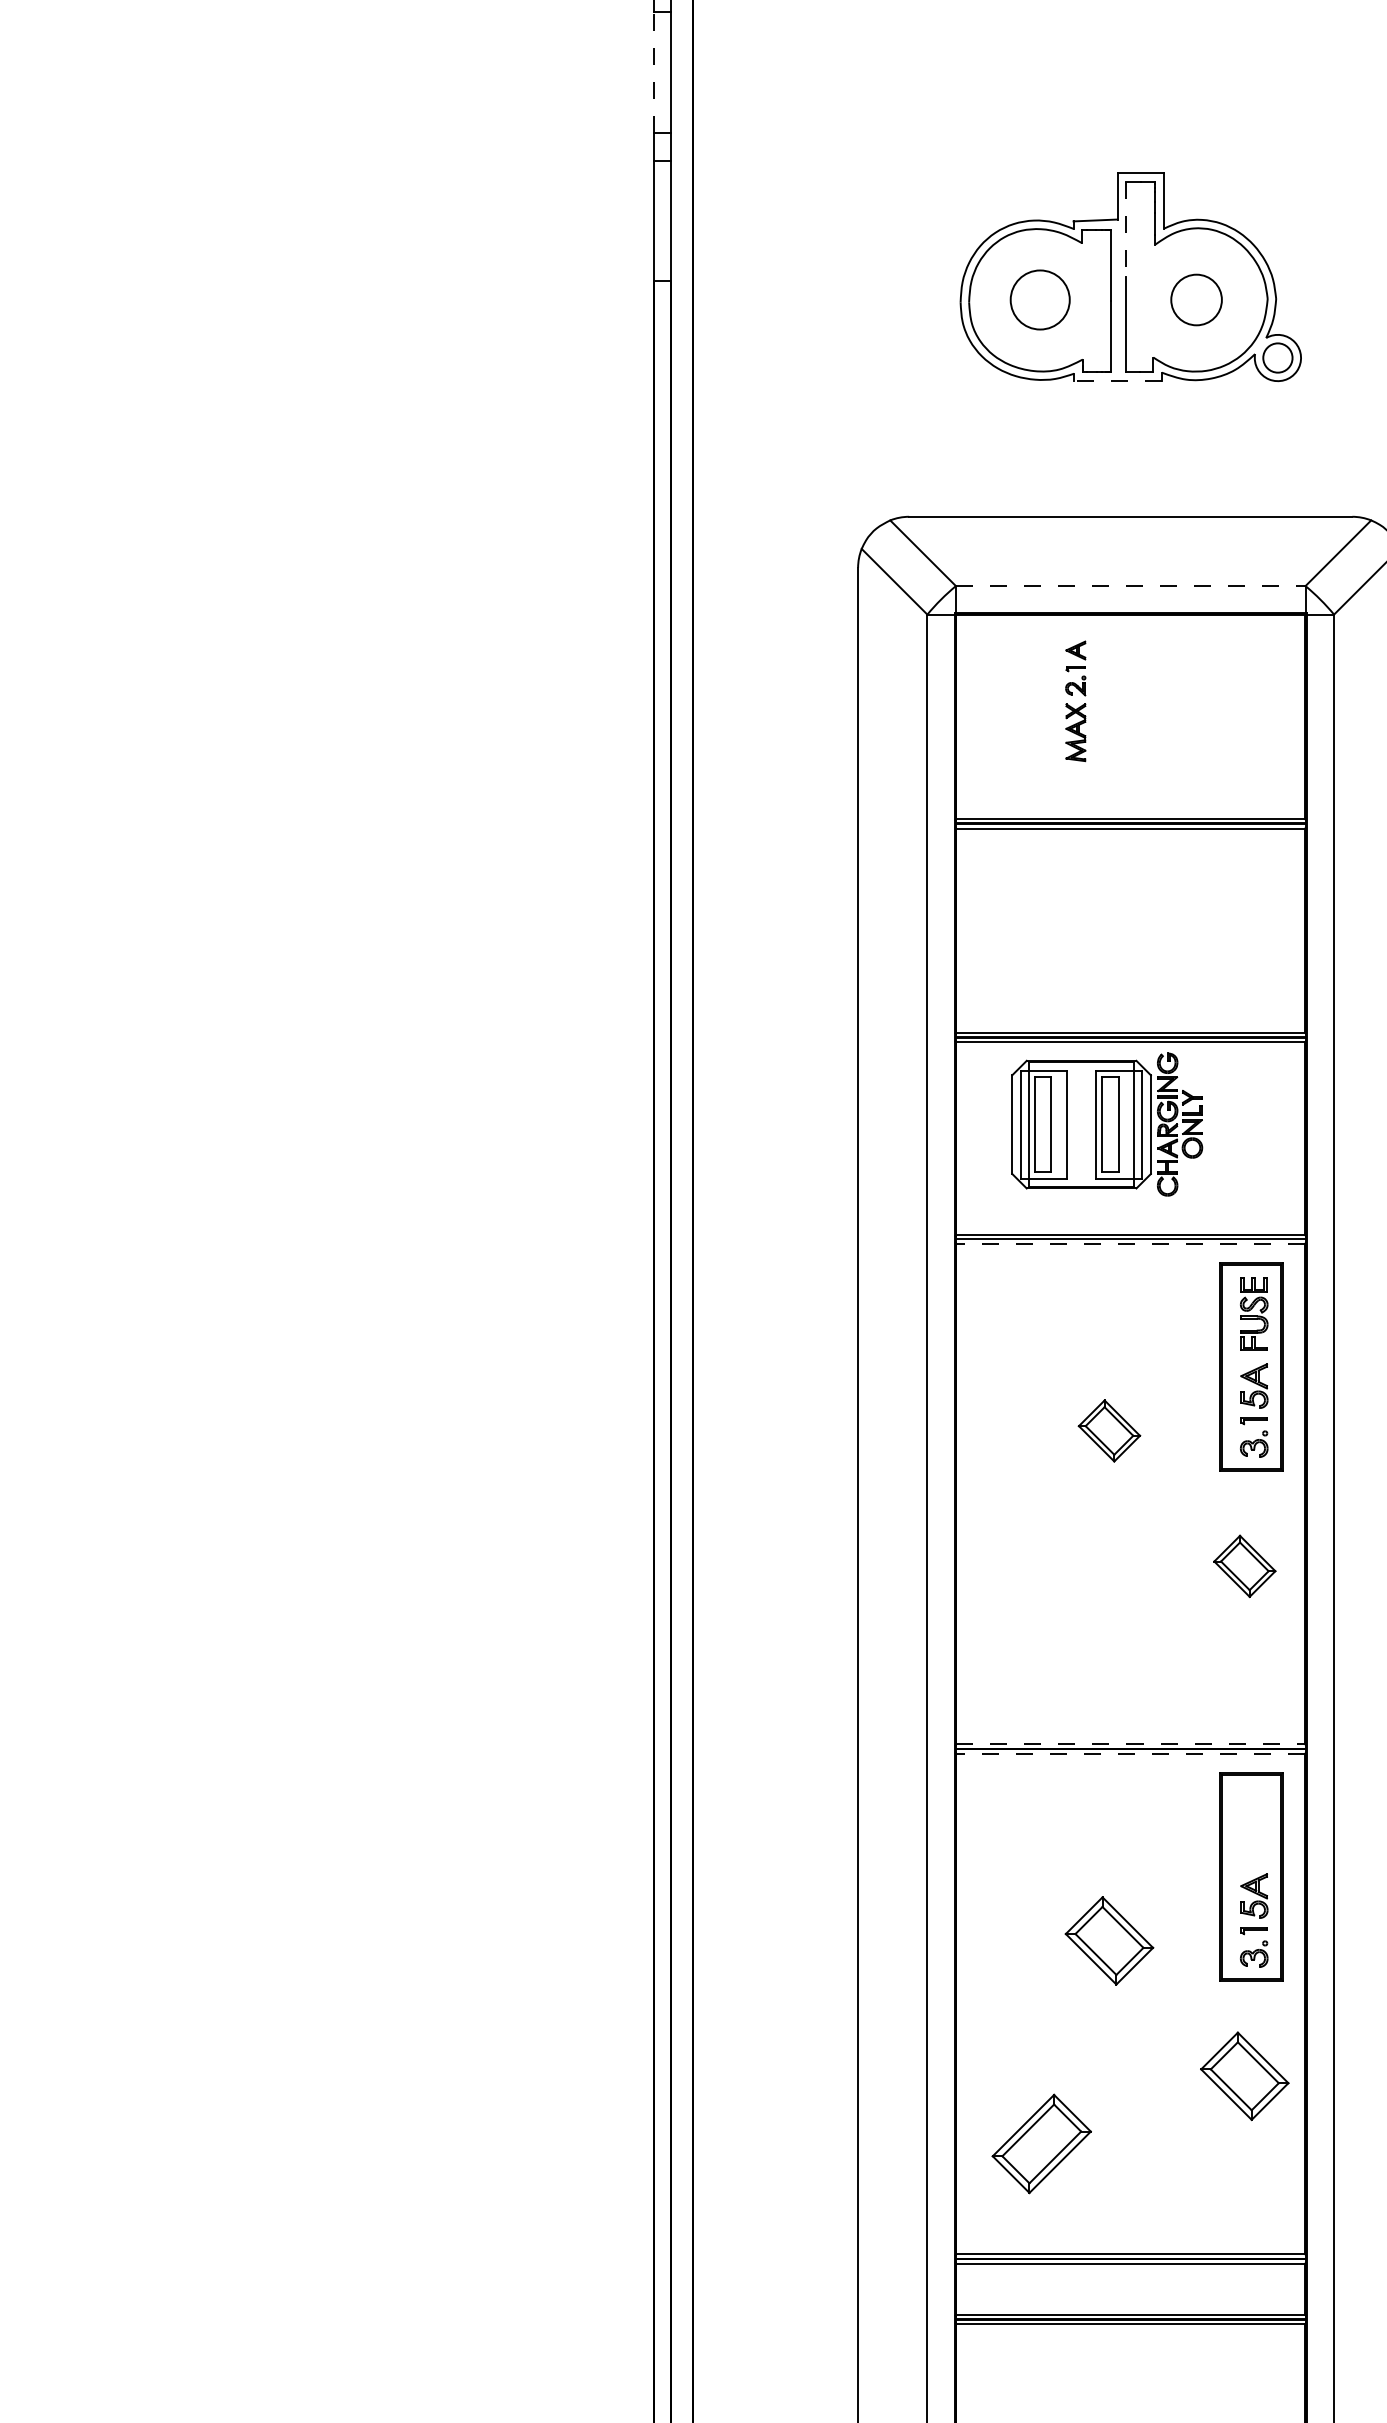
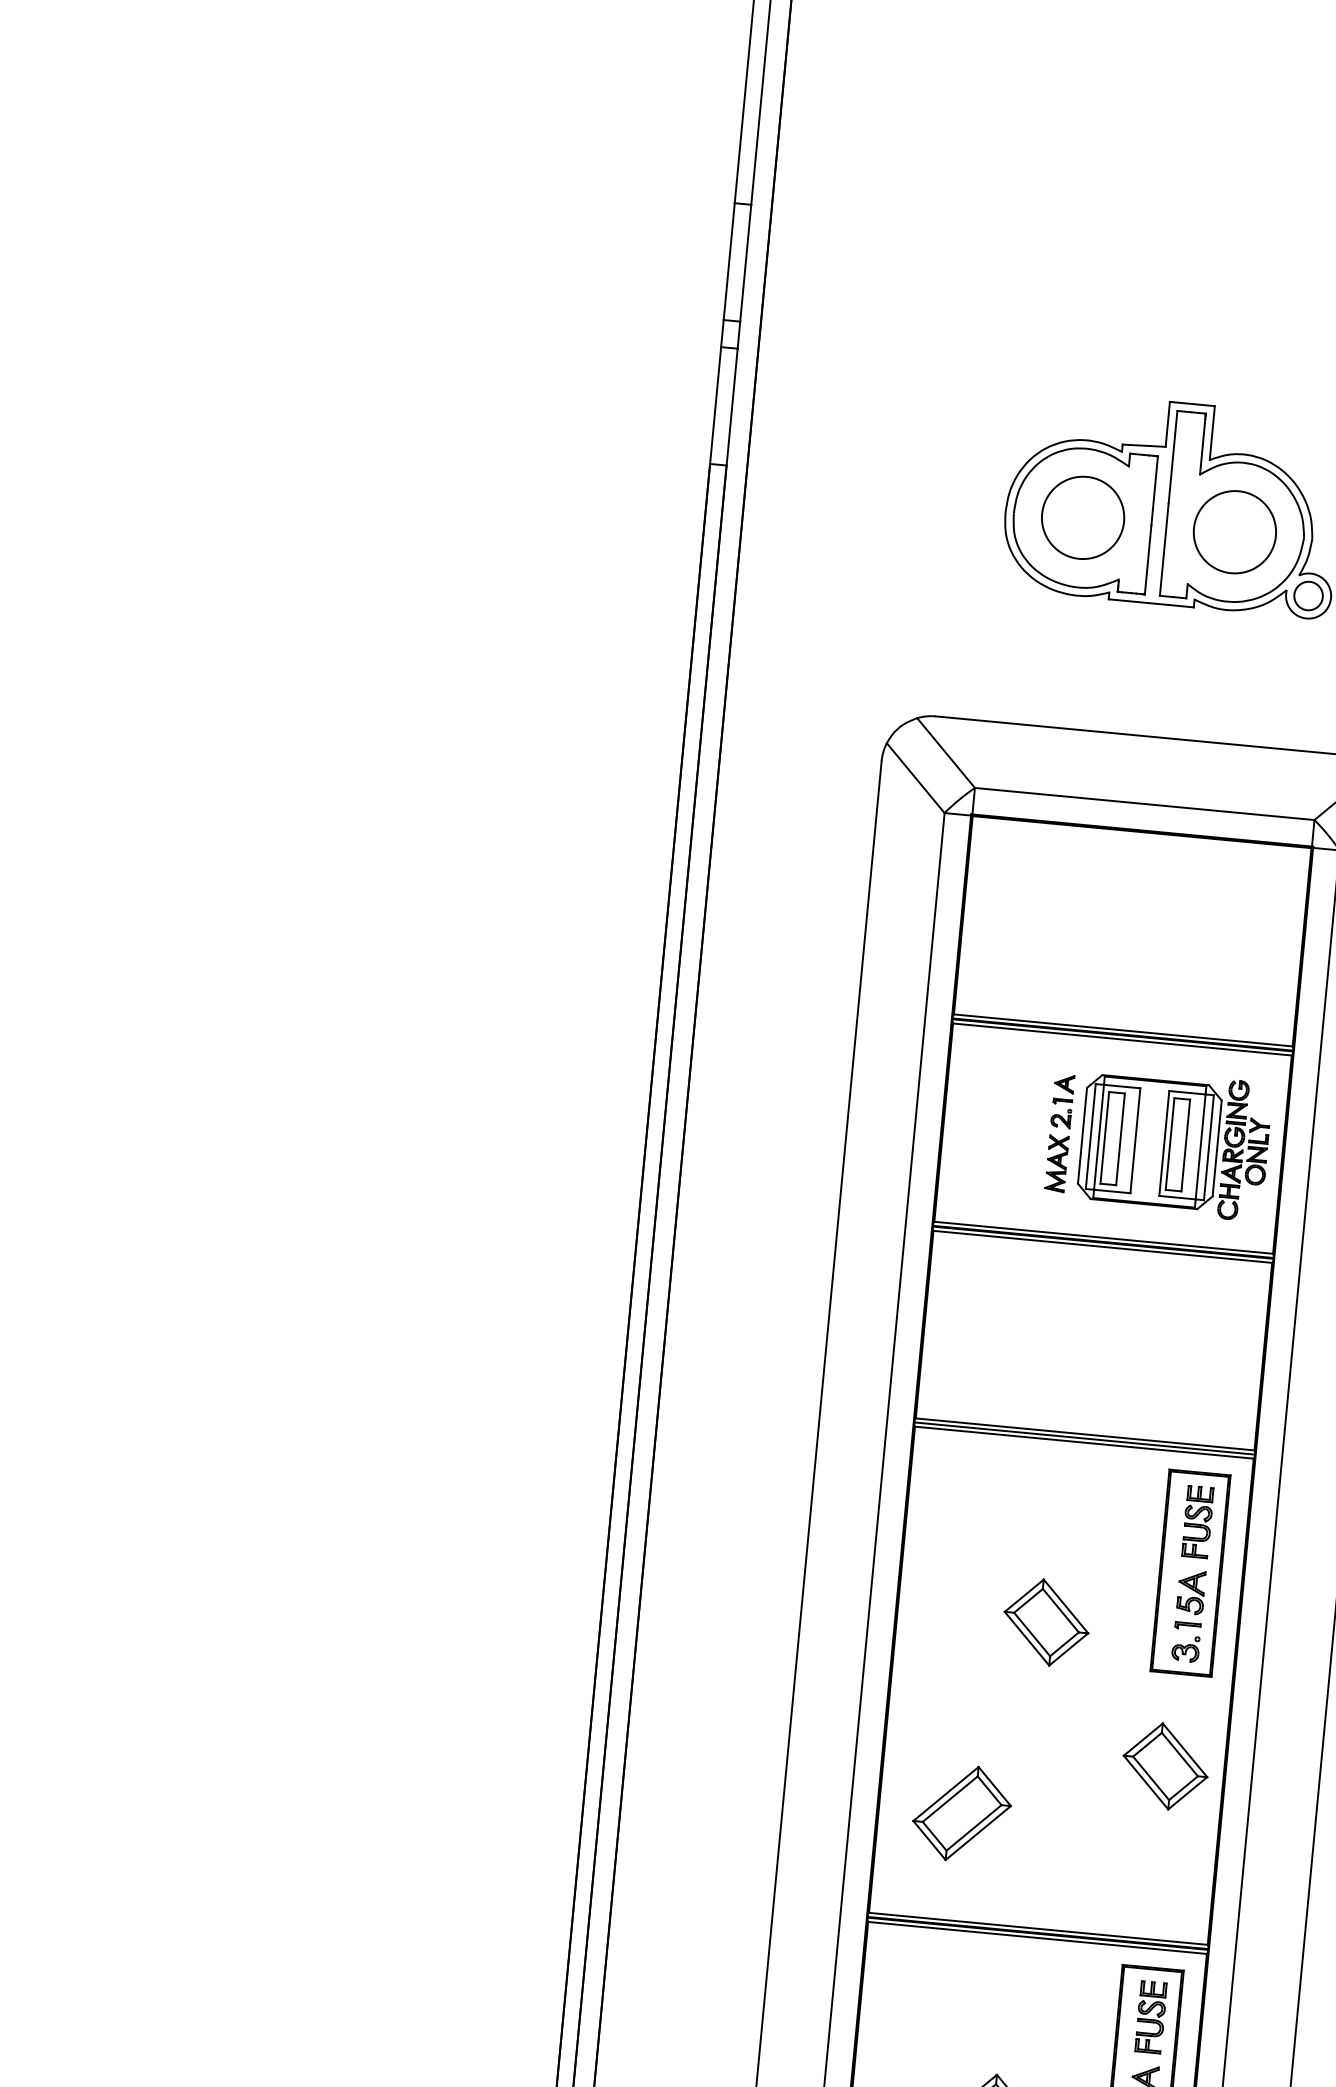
line: (654, 72) -> (729, 261), dashed -> solid
line: (1126, 229) -> (1173, 457), dashed -> solid
circle: (1040, 299) -> (1083, 517), size x1.43
circle: (1196, 299) -> (1234, 531), size x1.67
line: (1118, 380) -> (1151, 603), dashed -> solid
line: (1130, 586) -> (1144, 804), dashed -> solid
part: (1073, 707) -> (1056, 1139), moved
part: (1107, 1124) -> (1175, 1144), moved
line: (1130, 1243) -> (1084, 1442), dashed -> solid
part: (1109, 1430) -> (1046, 1622), size x1.43
part: (1244, 1566) -> (1165, 1766), size x1.43
part: (1041, 1633) -> (961, 1813), added
line: (1131, 1744) -> (1039, 1929), dashed -> solid
line: (1130, 1753) -> (1037, 1937), dashed -> solid
part: (1254, 1823) -> (1151, 2017), added

